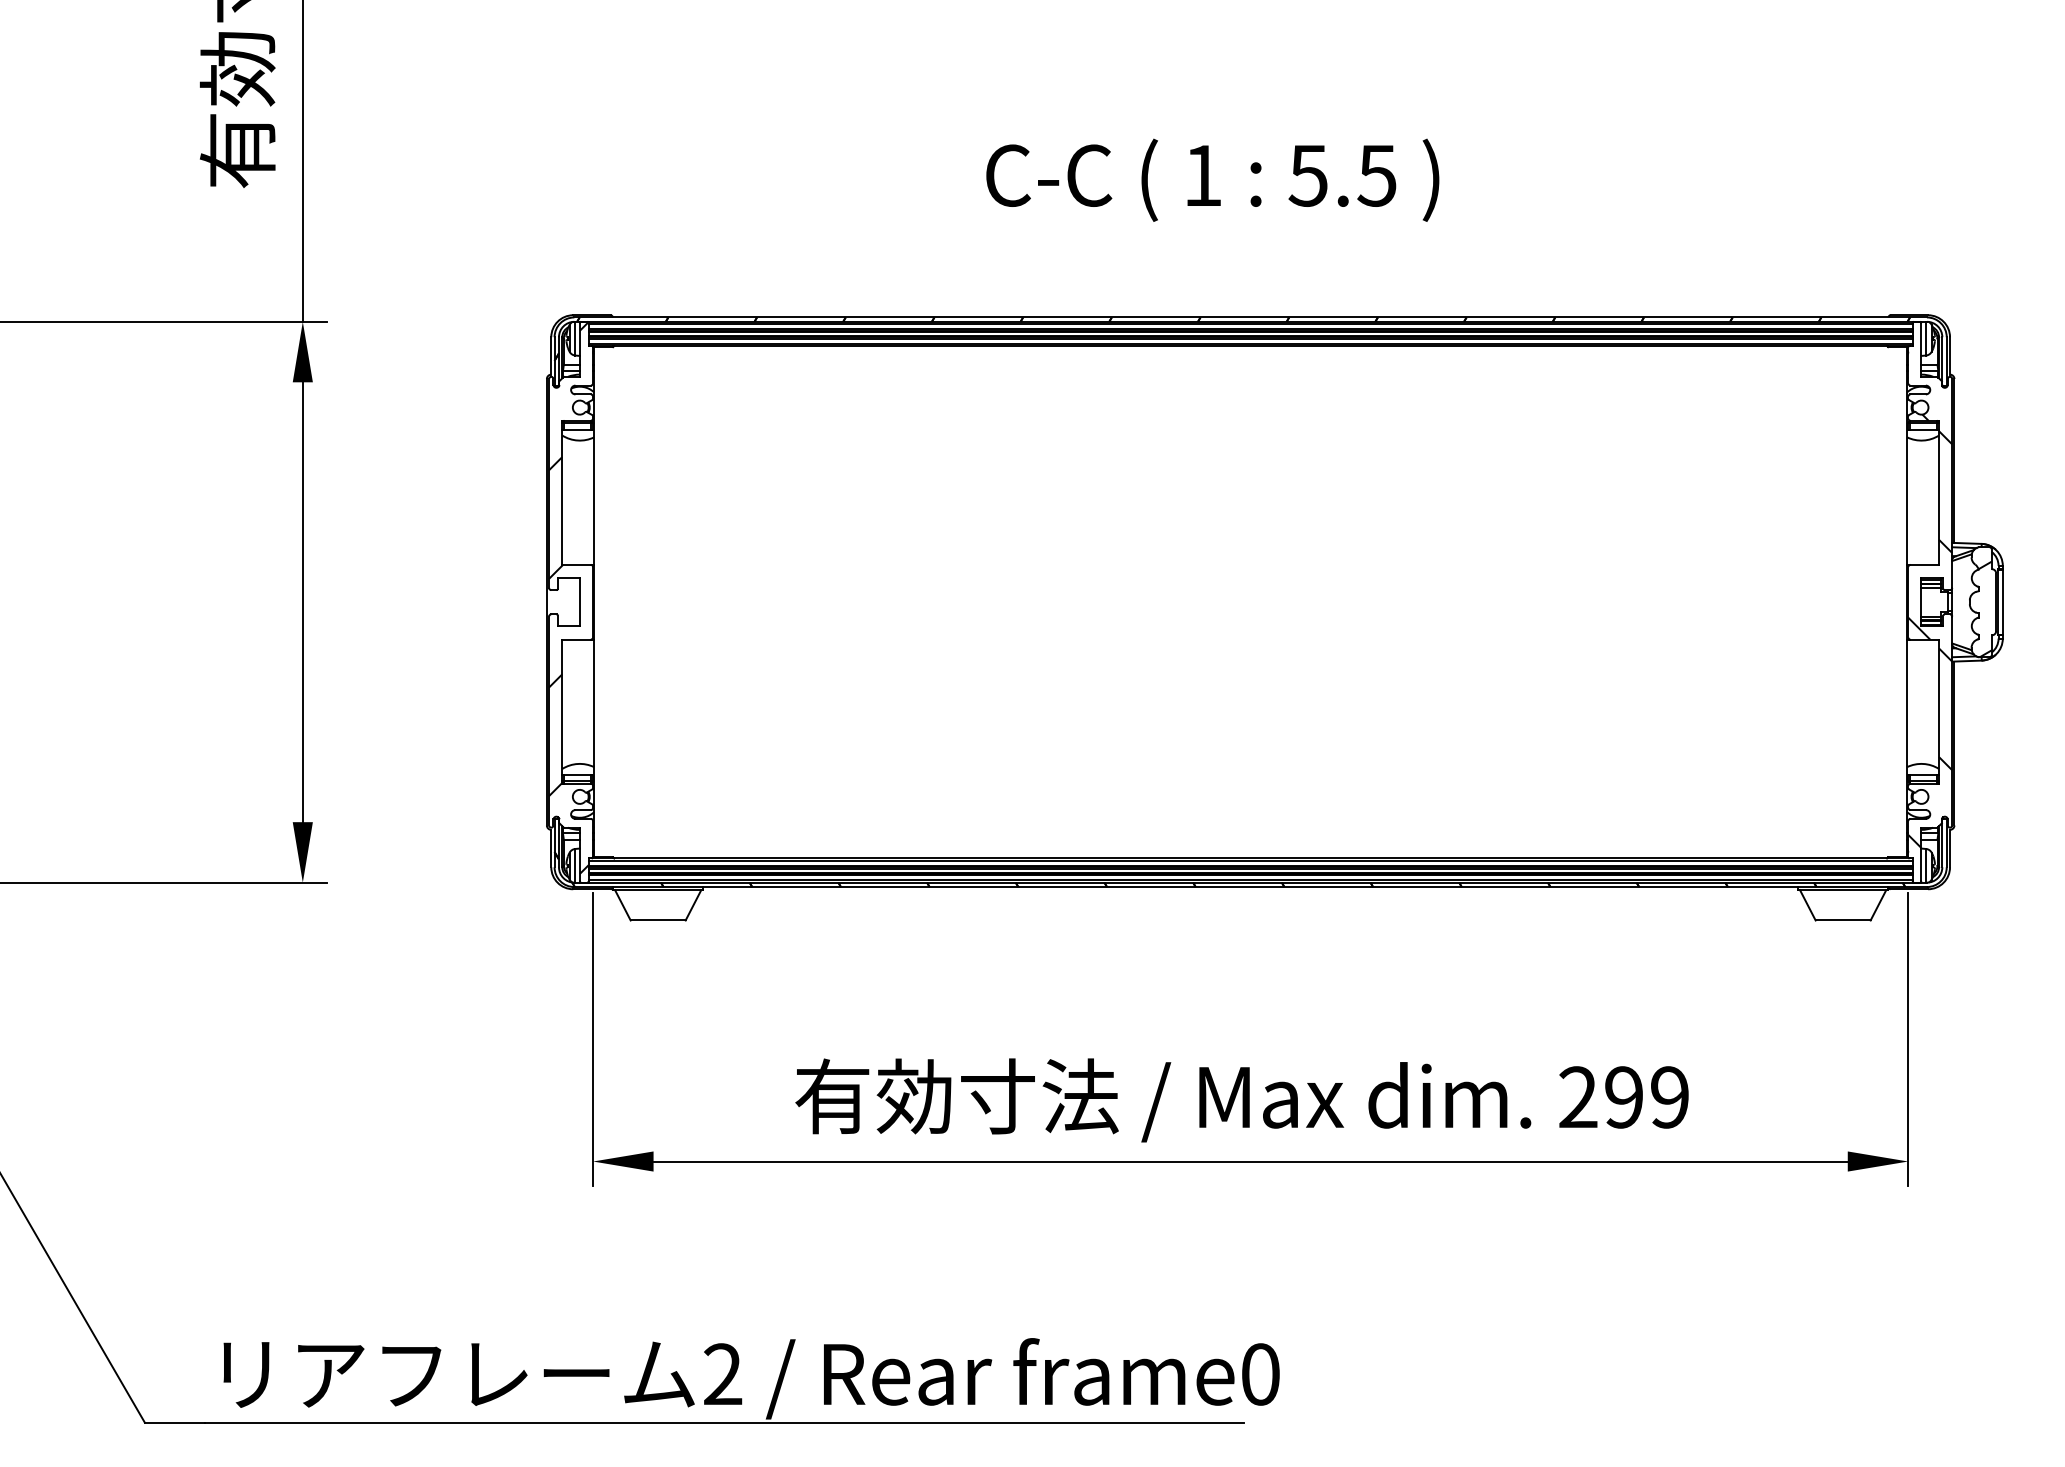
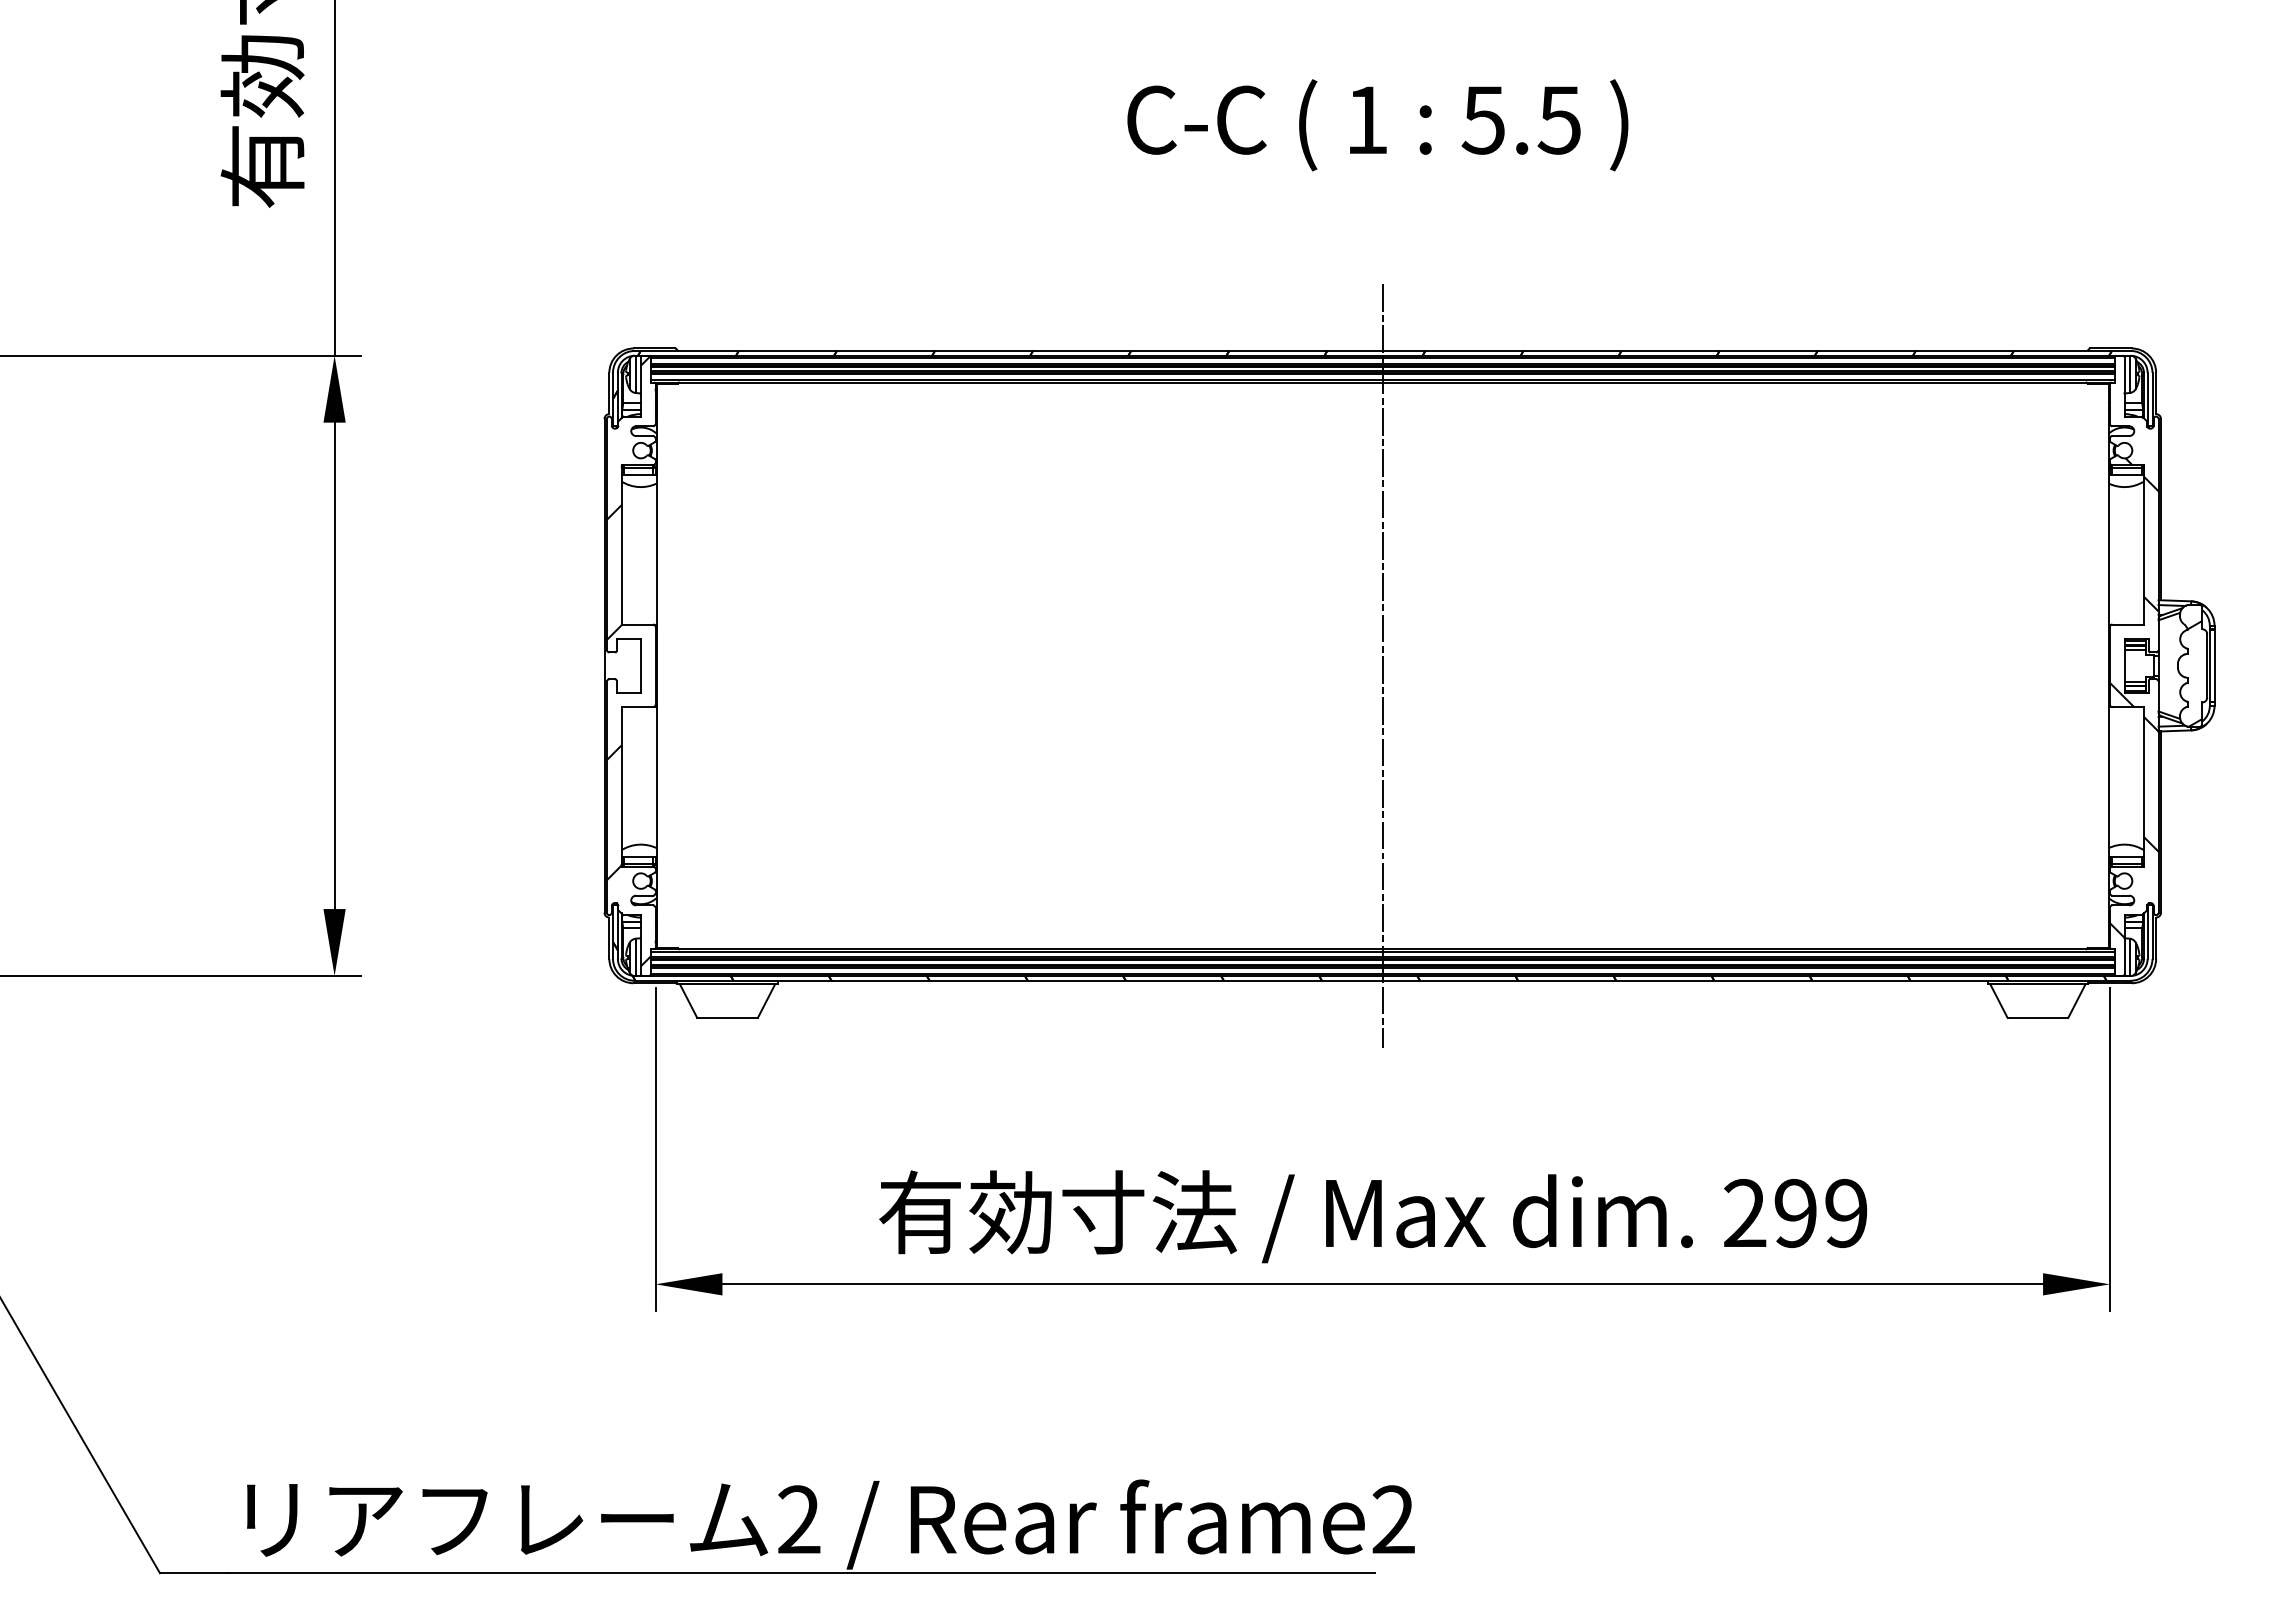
text: (1212, 180) -> (1377, 125), moved
line: (1250, 601) -> (1382, 665), added
text: (1260, 1374) -> (1393, 1519), frame0 -> frame2

